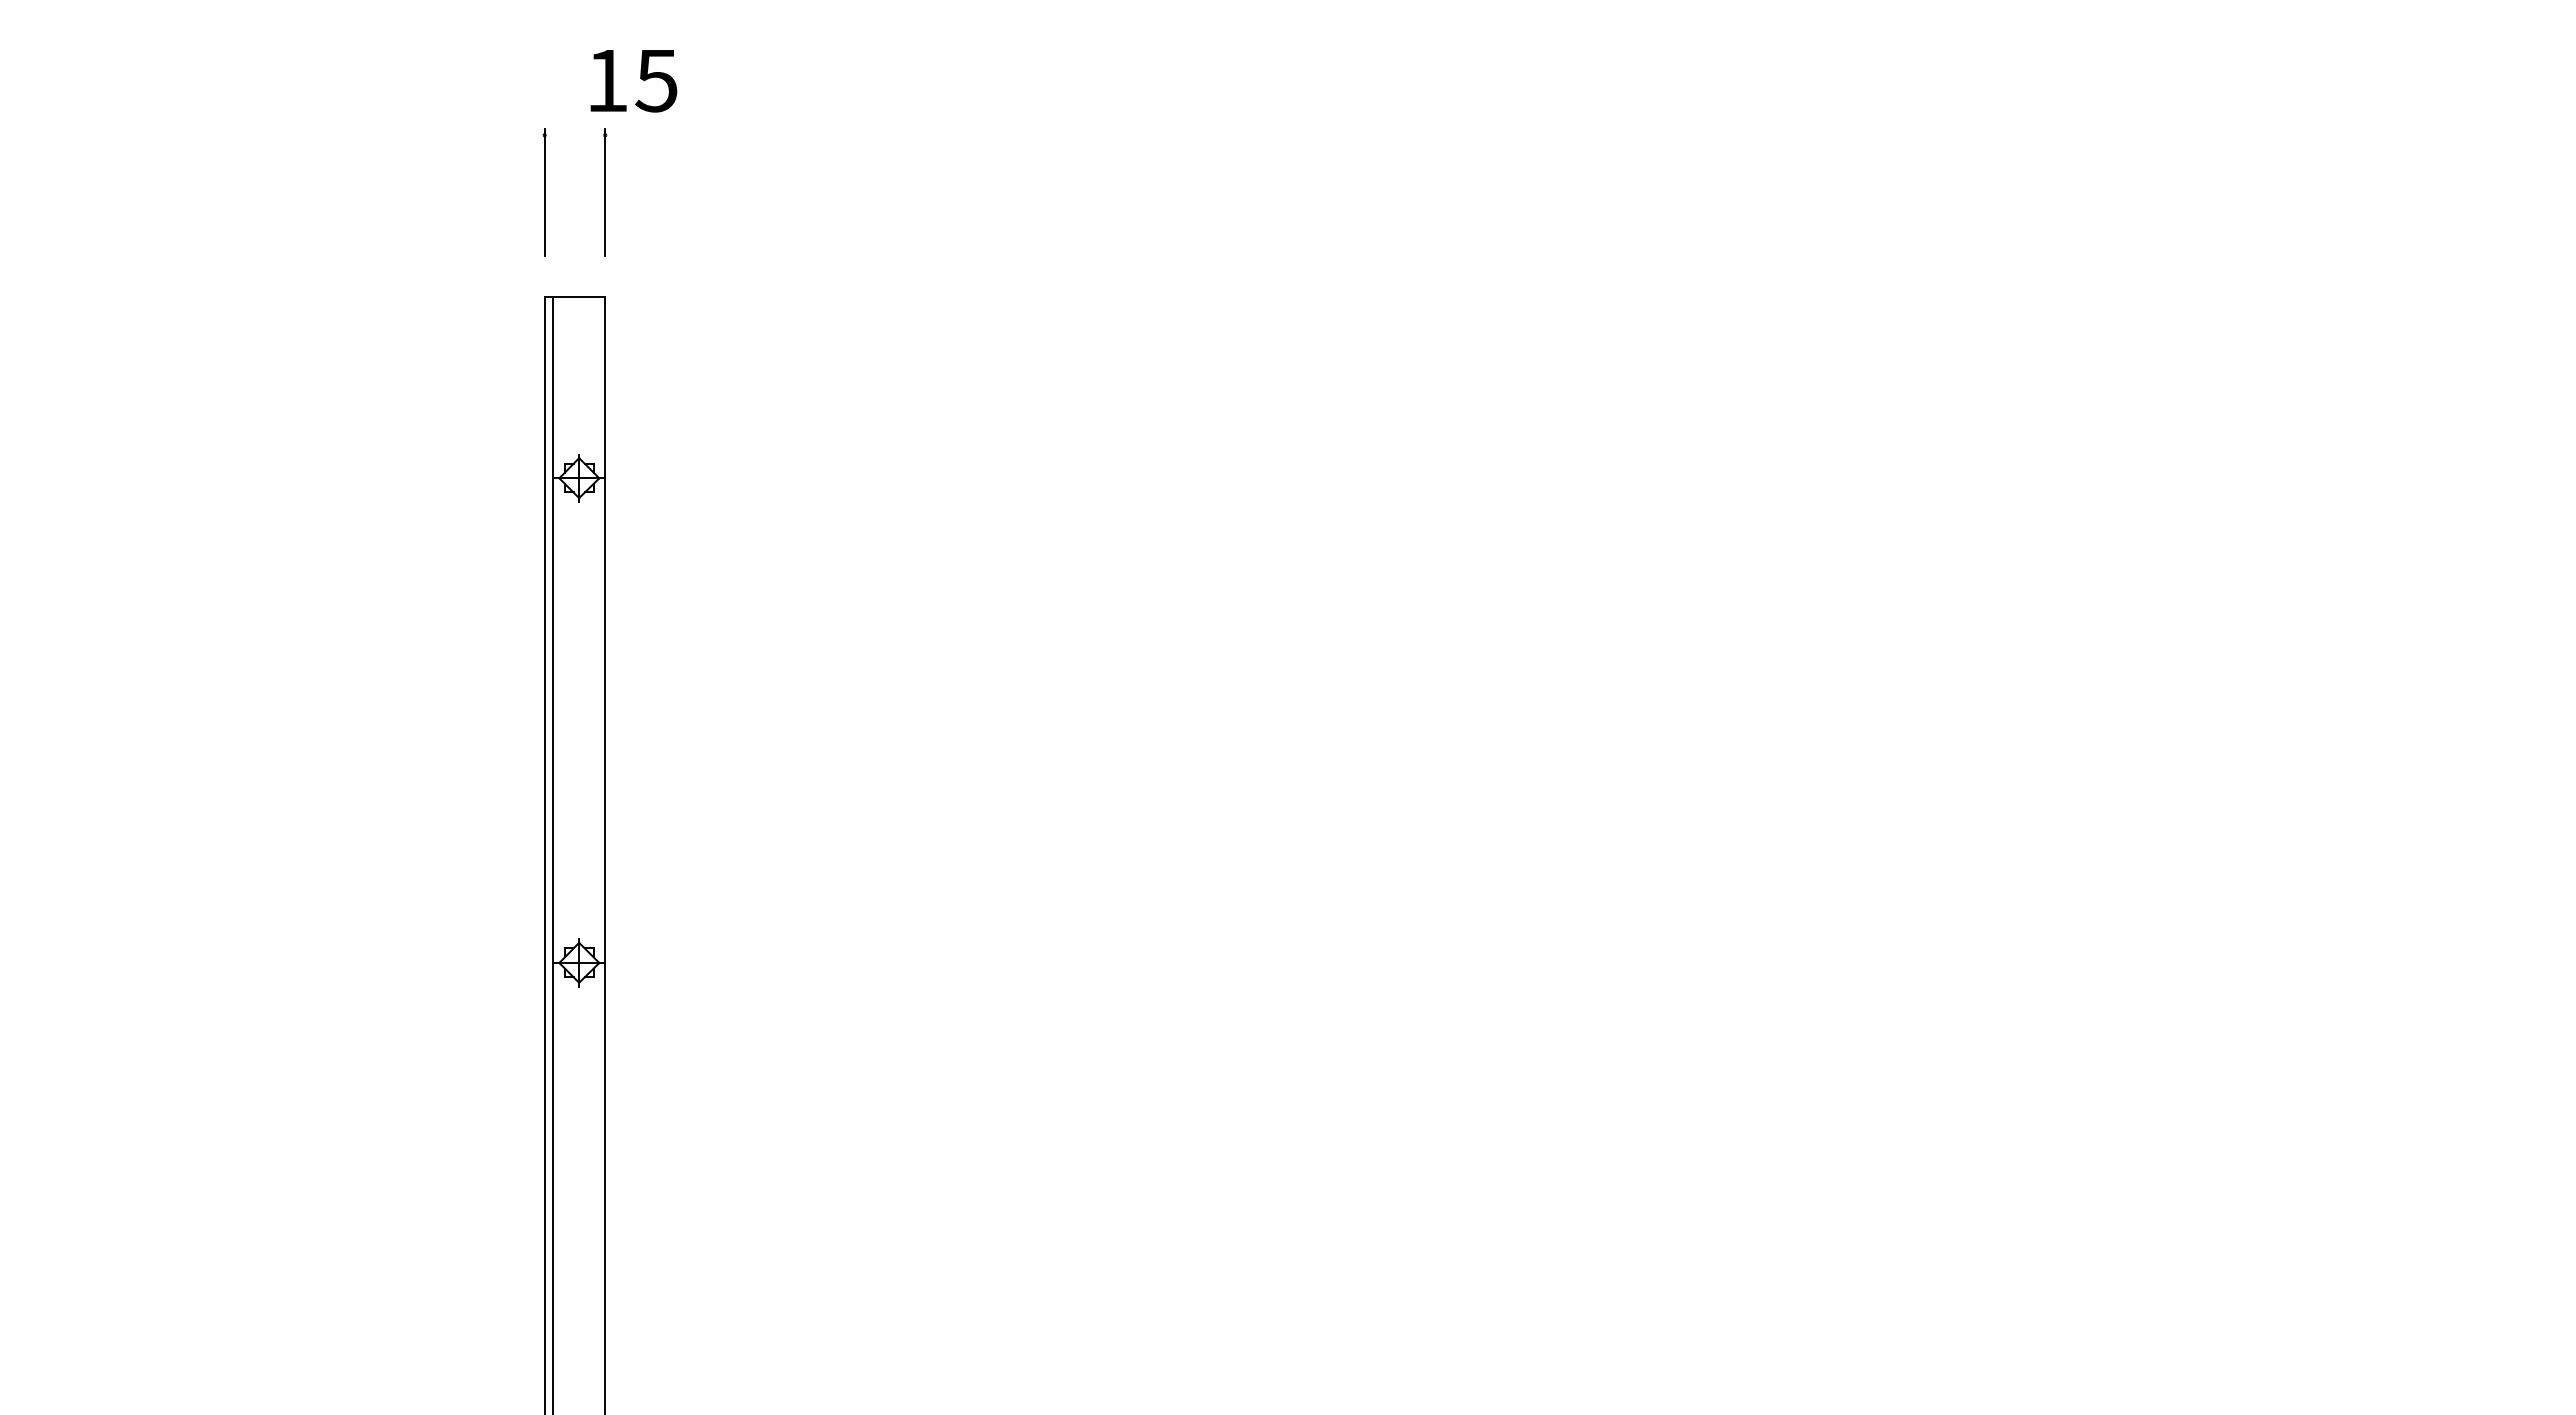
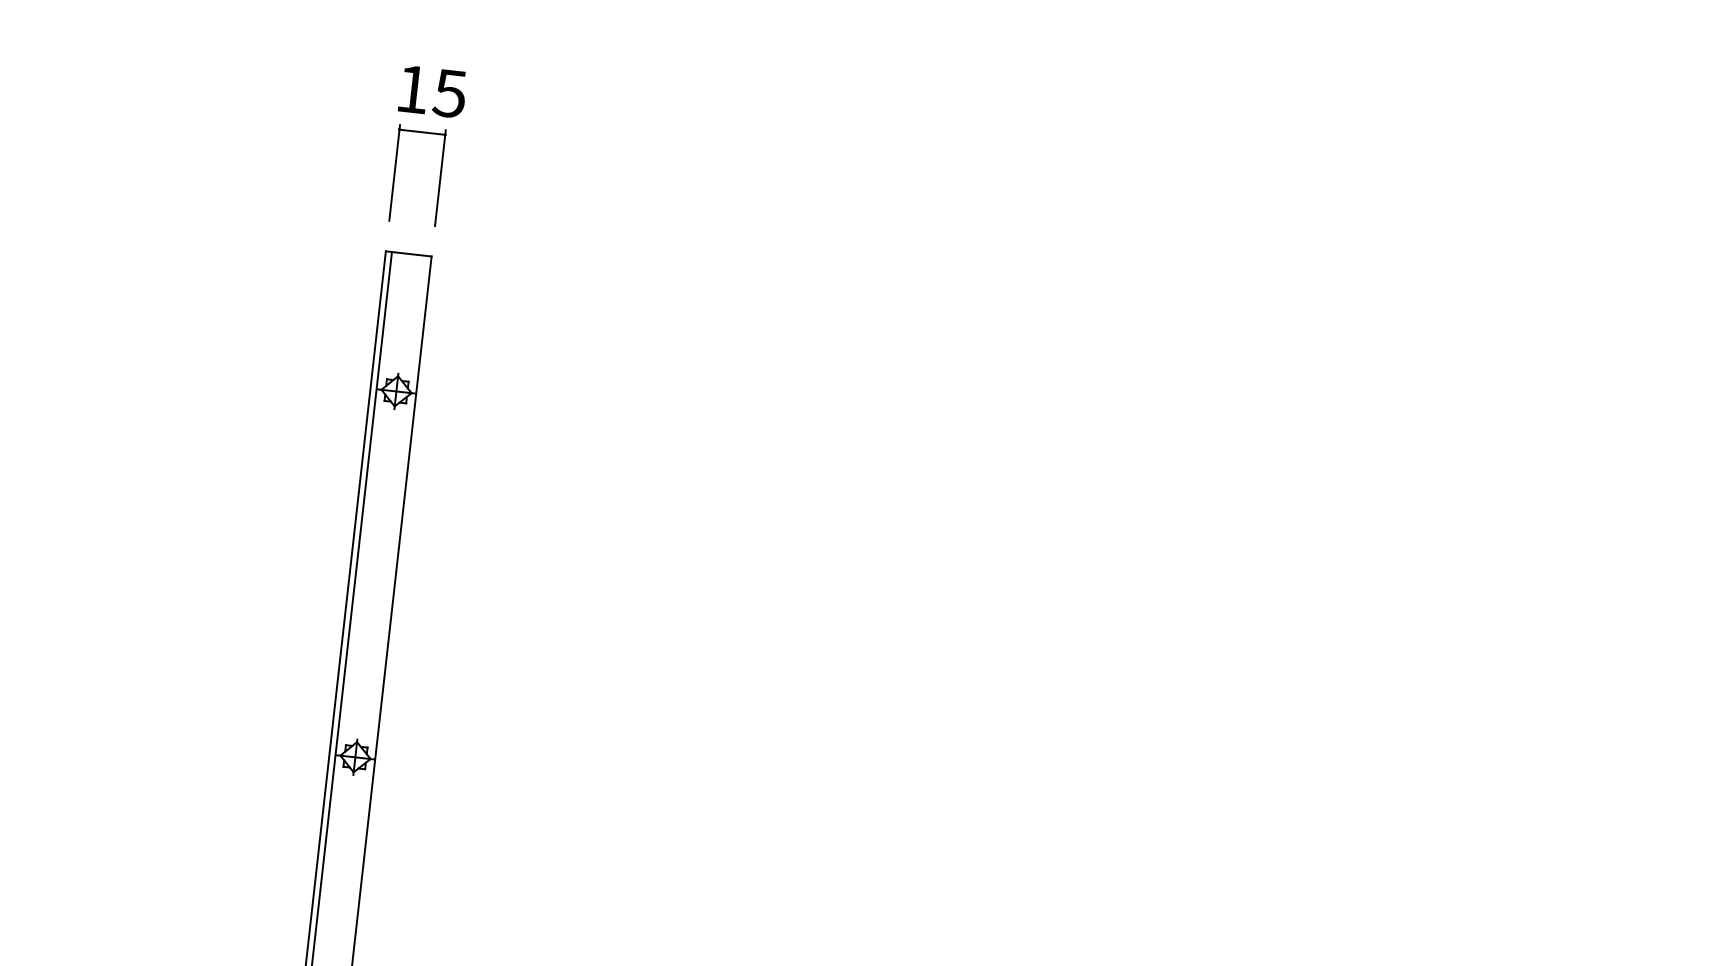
text: (633, 81) -> (432, 92), moved
line: (574, 135) -> (421, 132), added

